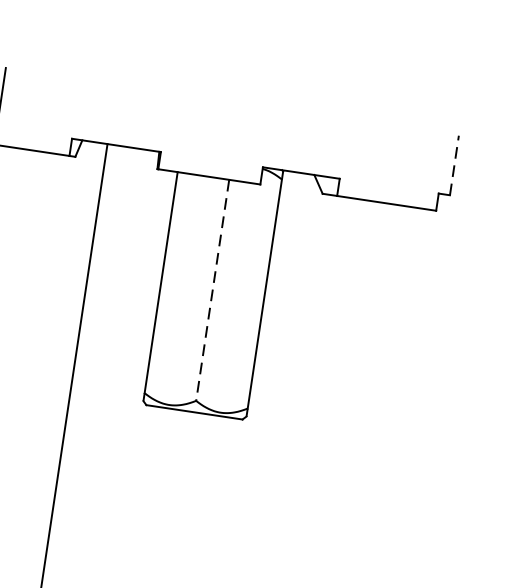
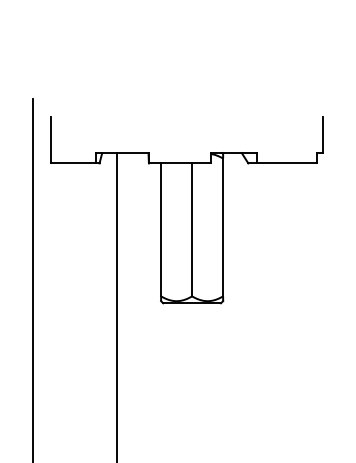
line: (454, 166) -> (323, 135), dashed -> solid
line: (213, 291) -> (192, 230), dashed -> solid

